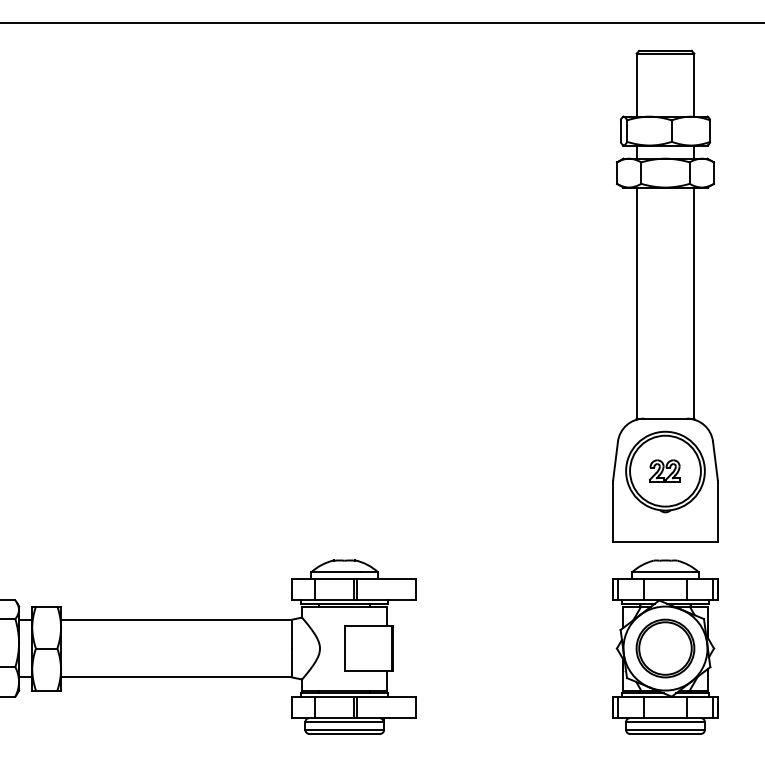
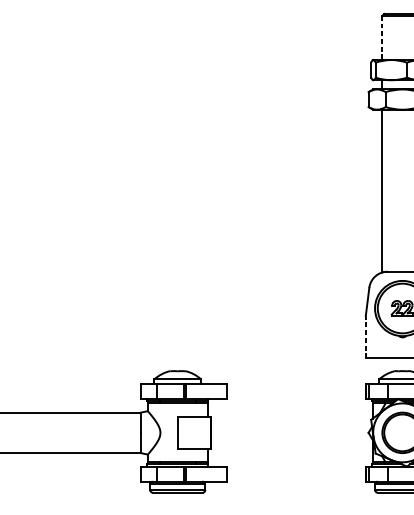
line: (636, 85) -> (382, 38), solid -> dashed
line: (612, 512) -> (365, 337), solid -> dashed

